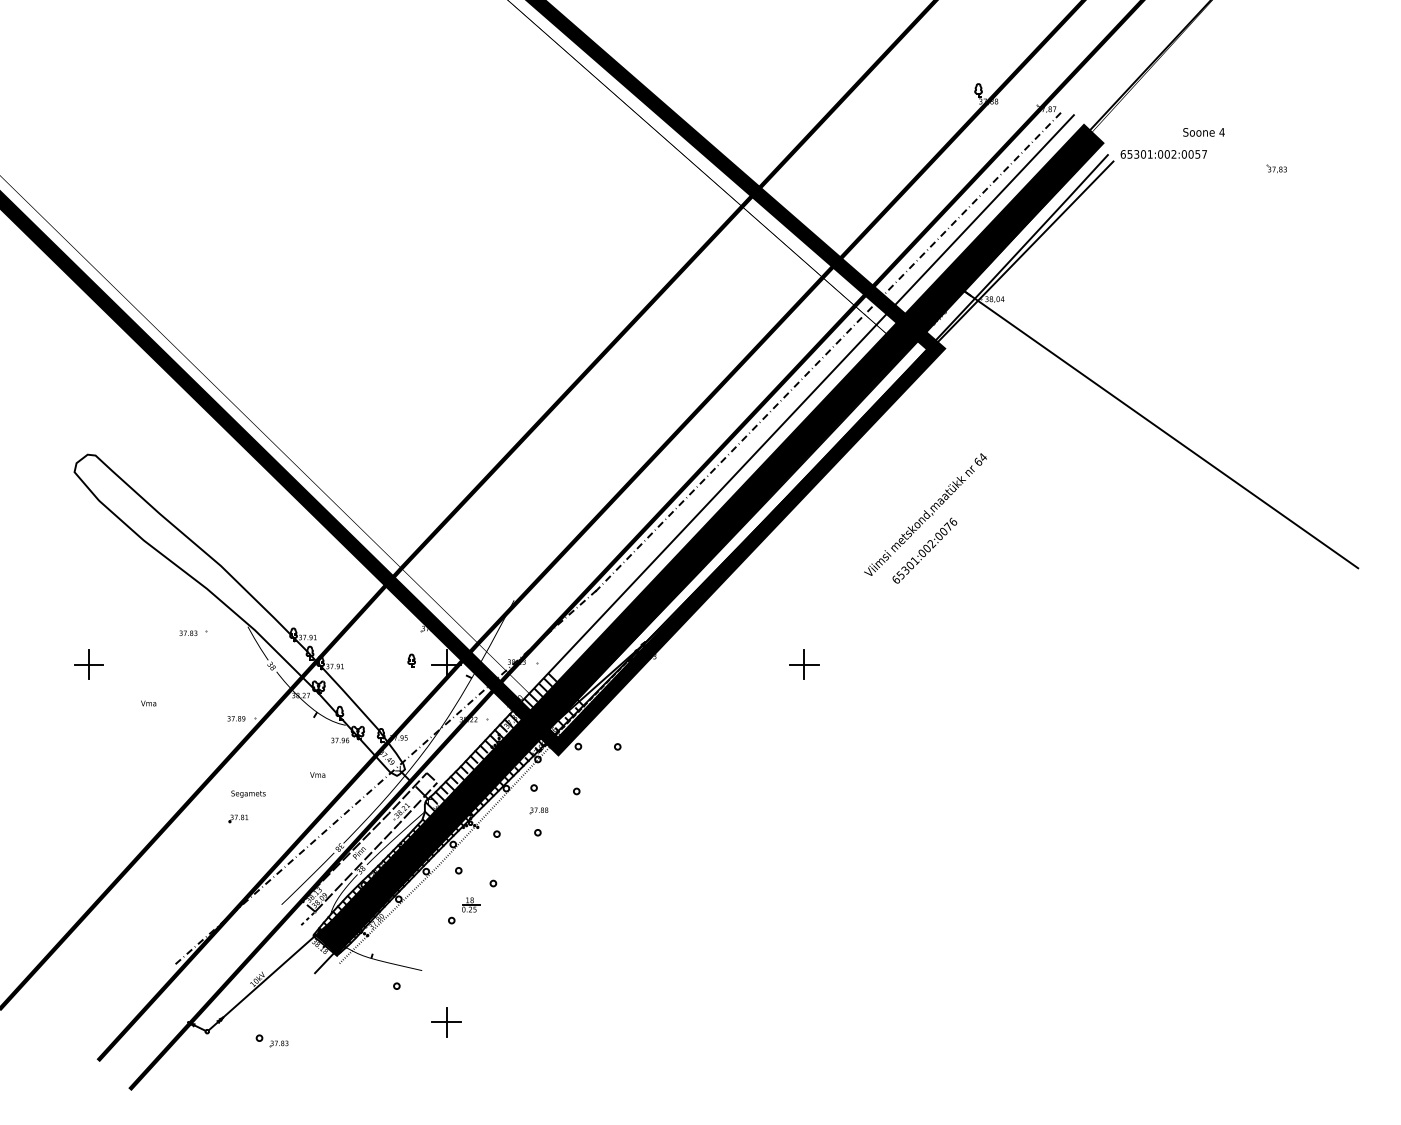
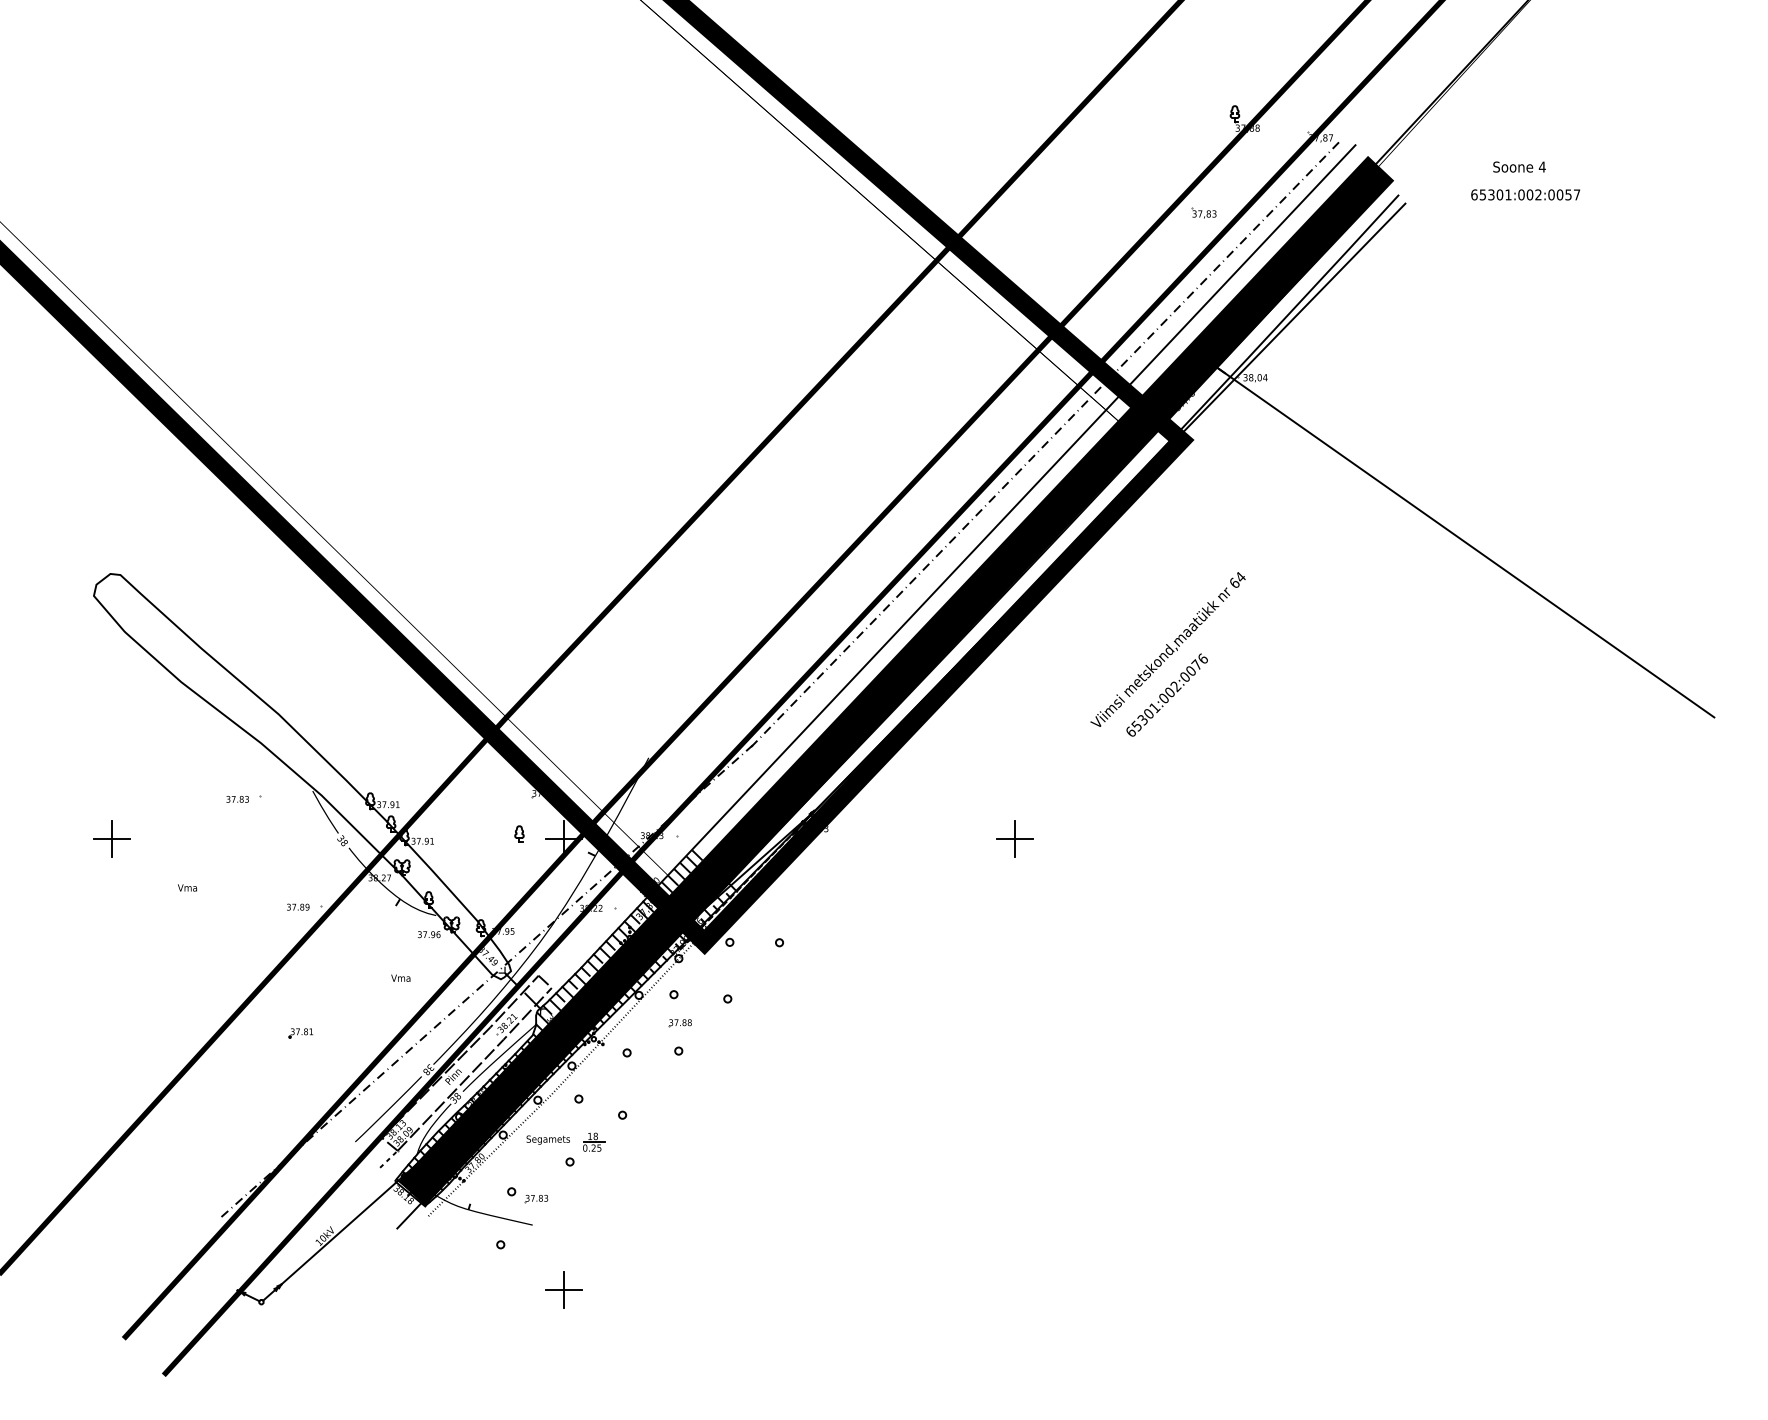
text: (1163, 154) -> (1525, 195), moved
part: (1276, 168) -> (1203, 212), moved
text: (248, 793) -> (548, 1139), moved
part: (271, 1040) -> (526, 1194), moved

